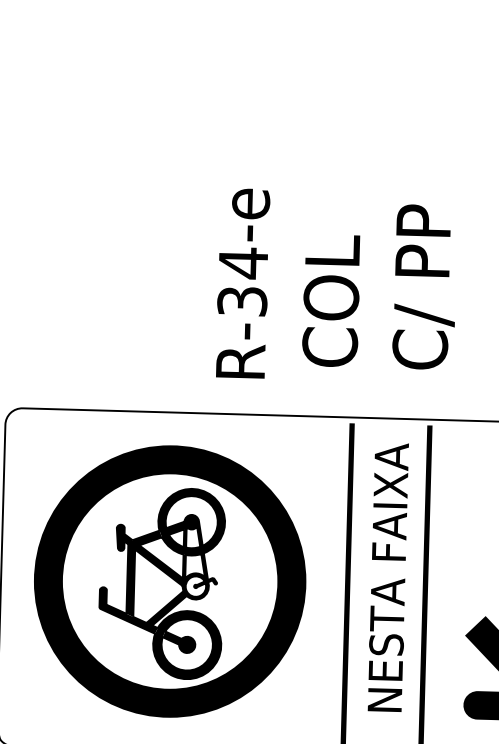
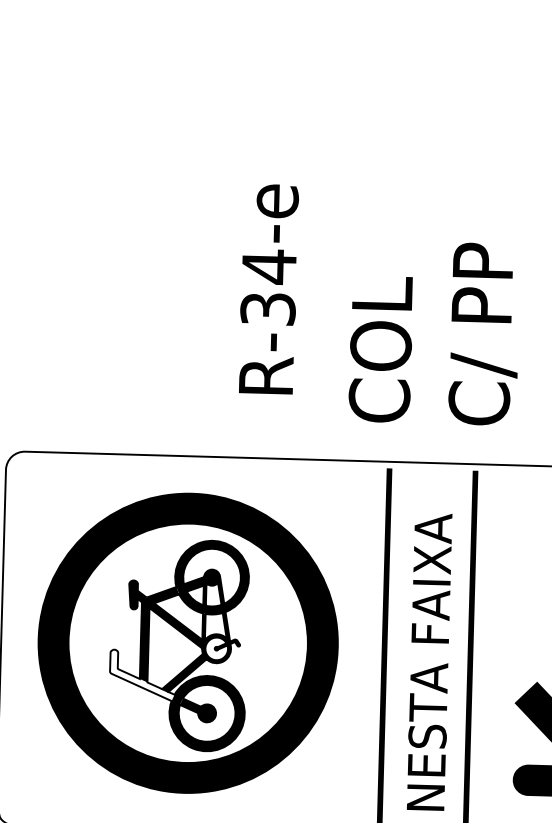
text: (243, 283) -> (269, 289), moved
text: (378, 286) -> (433, 333), moved
text: (387, 577) -> (428, 662), moved
fill: (128, 610) -> (142, 675), removed

